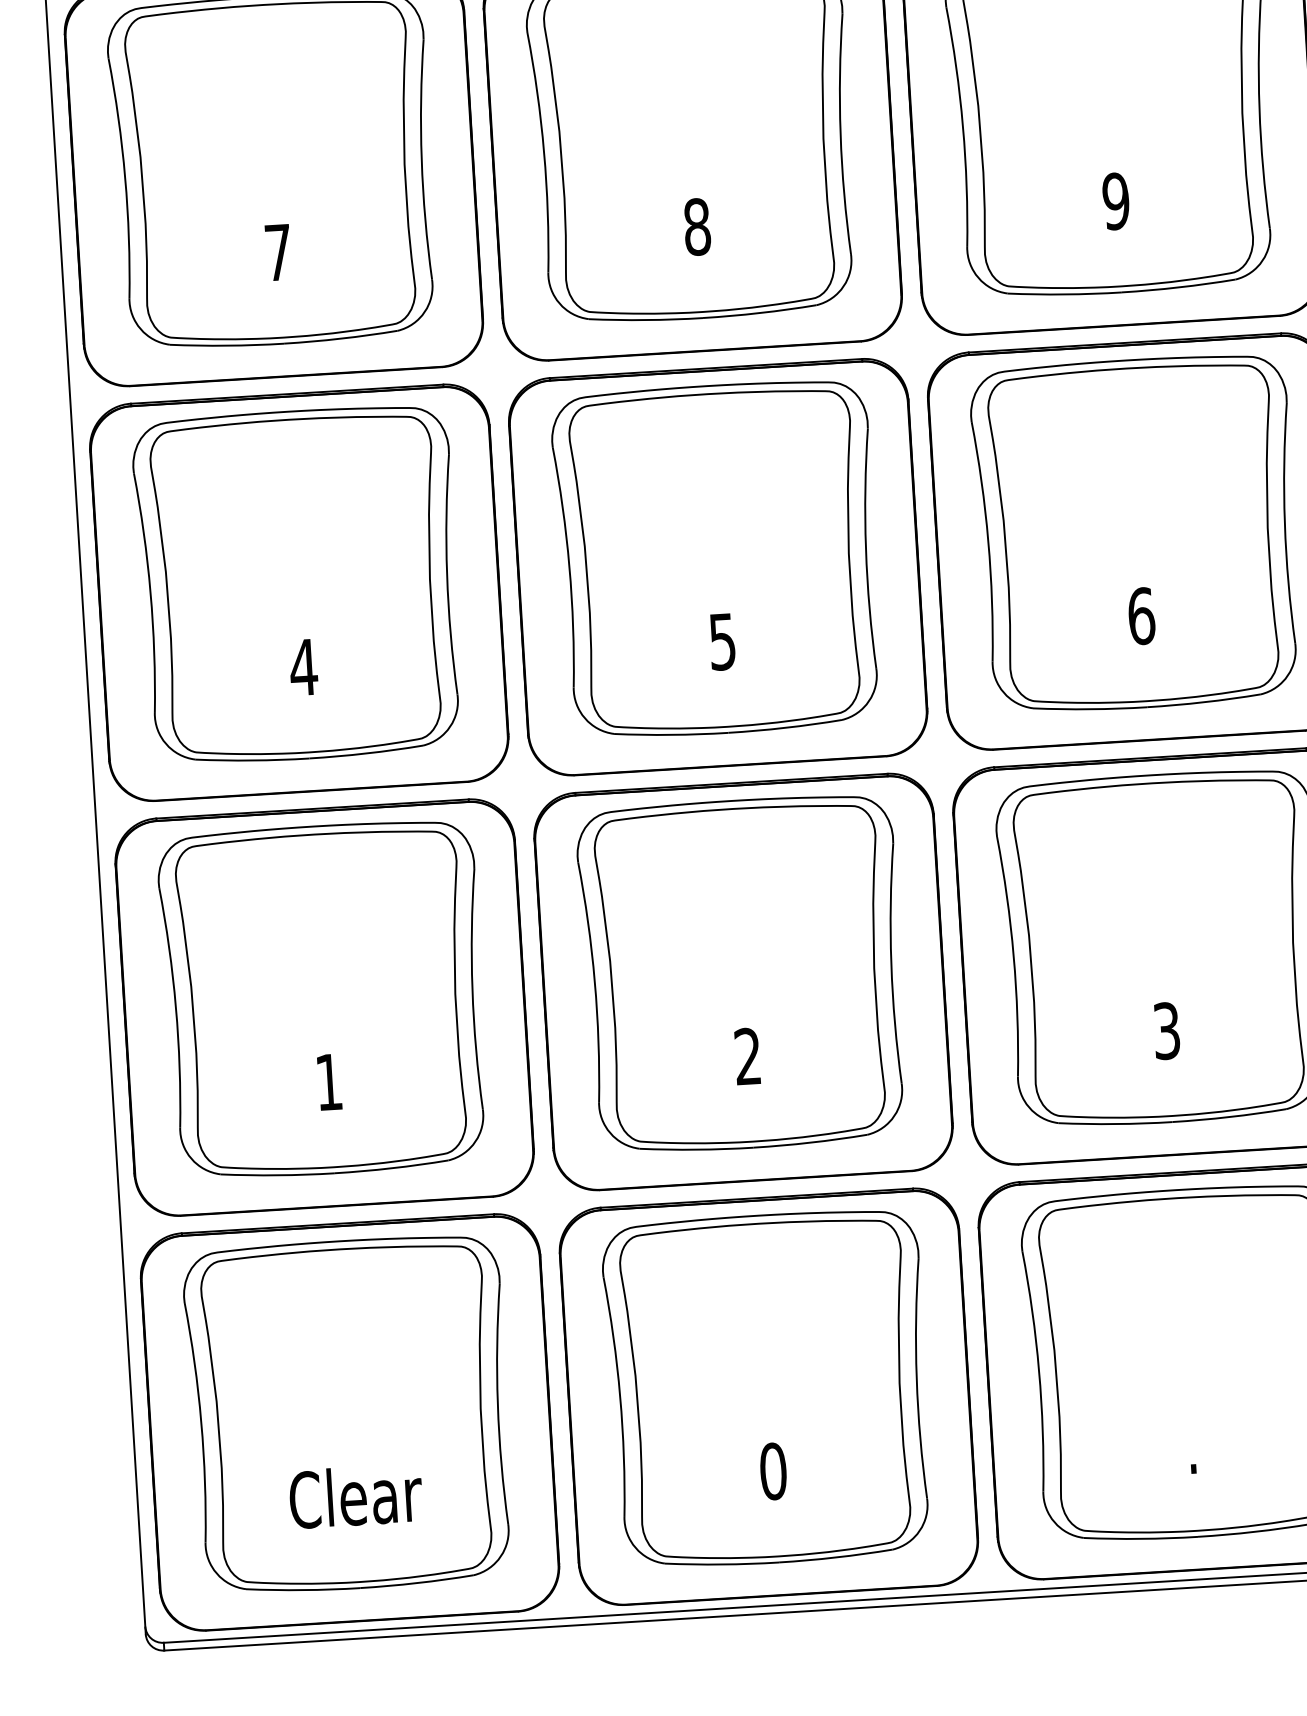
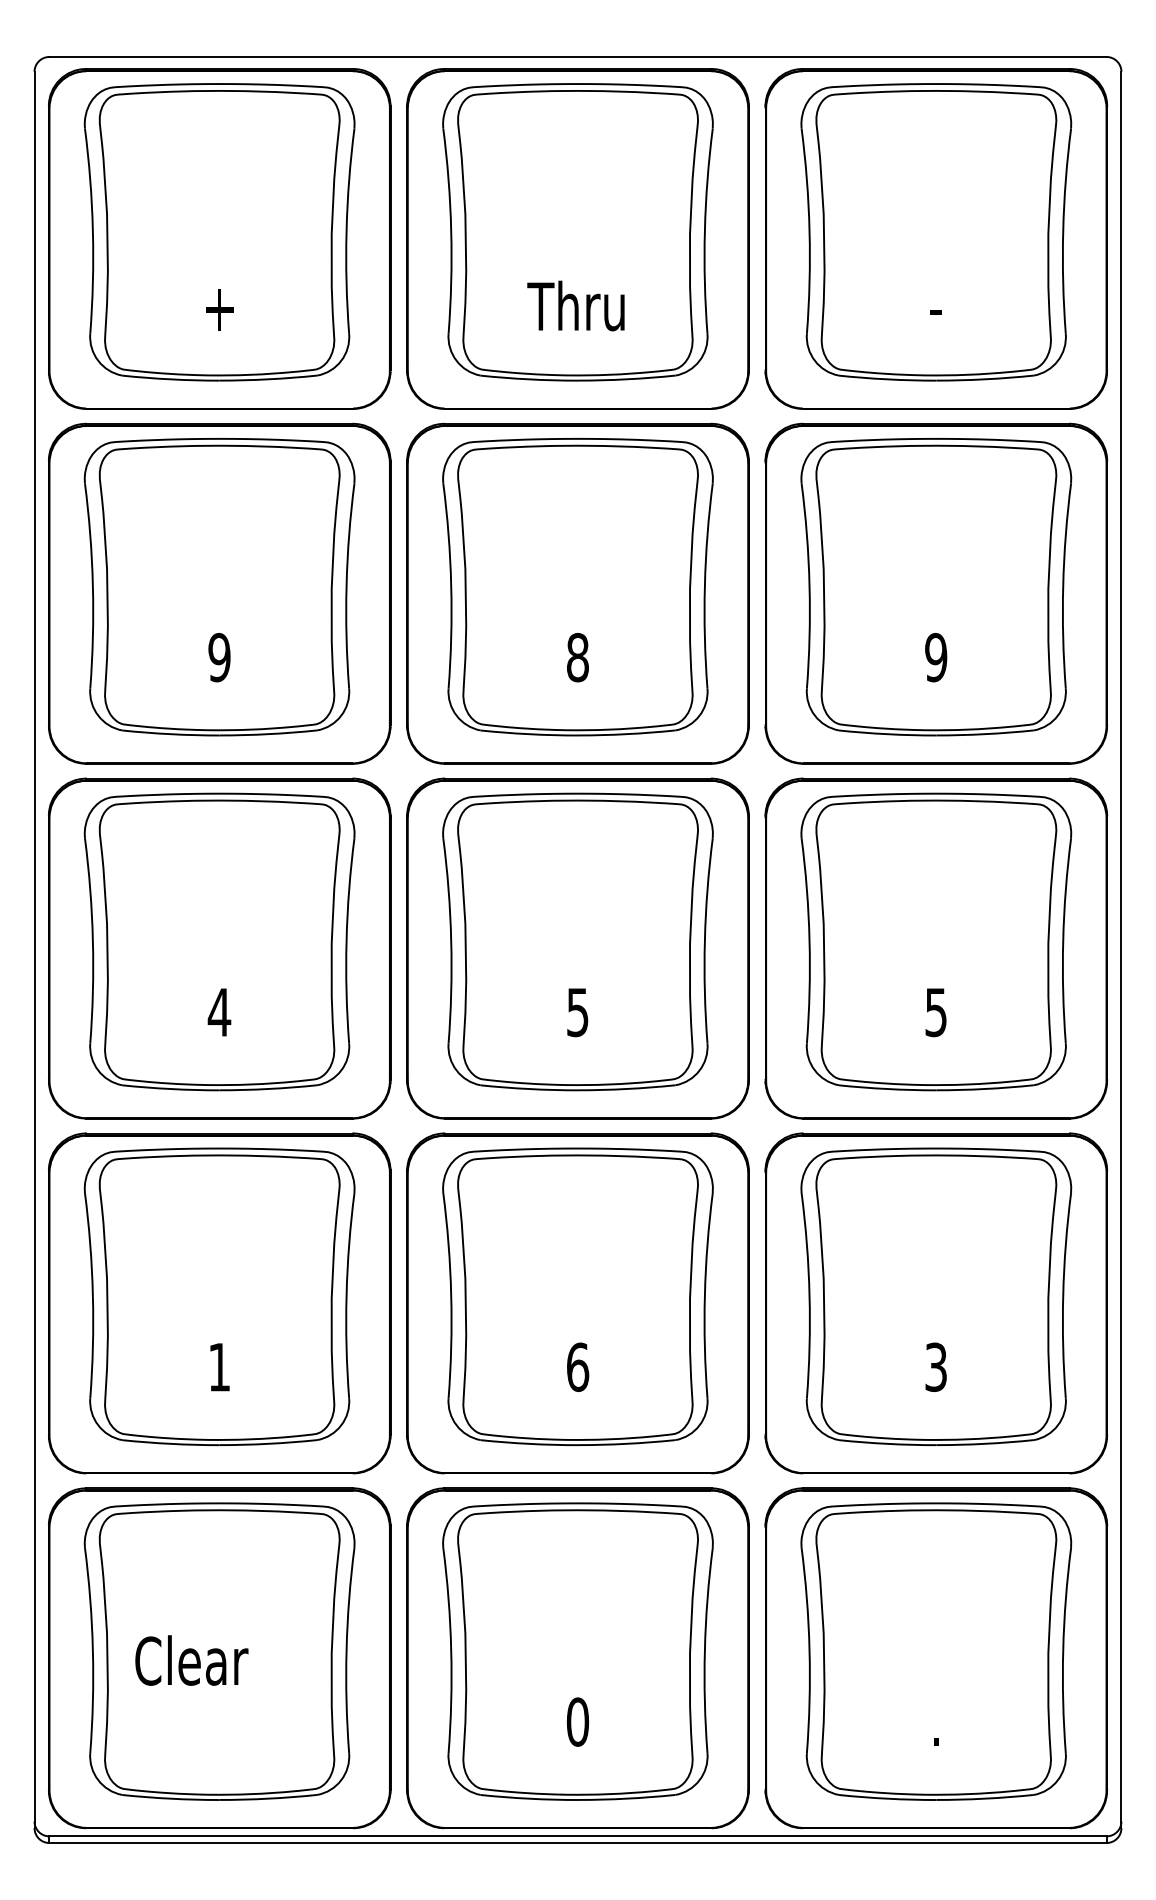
text: (278, 252) -> (219, 657), 7 -> 9
text: (1141, 616) -> (936, 1012), 6 -> 5
text: (748, 1056) -> (578, 1367), 2 -> 6
text: (355, 1496) -> (191, 1660), moved

